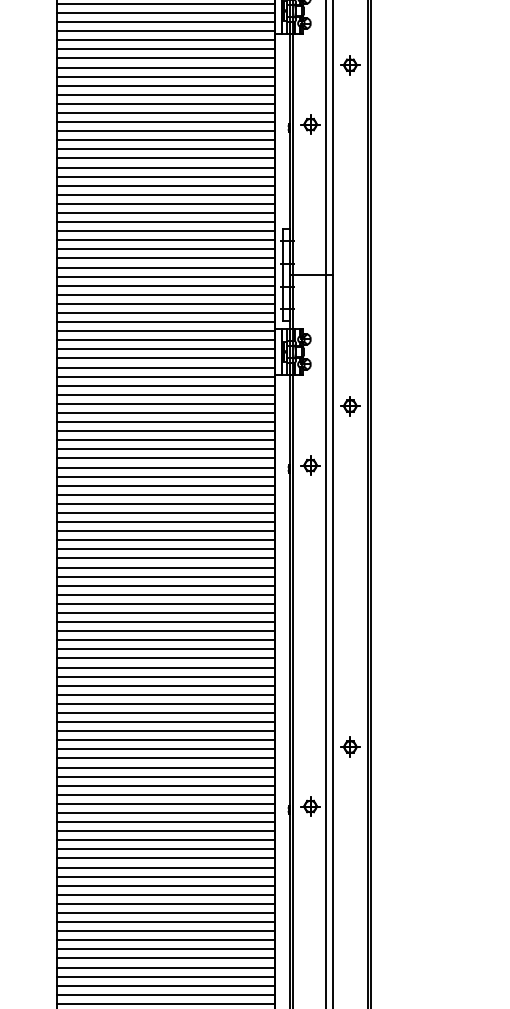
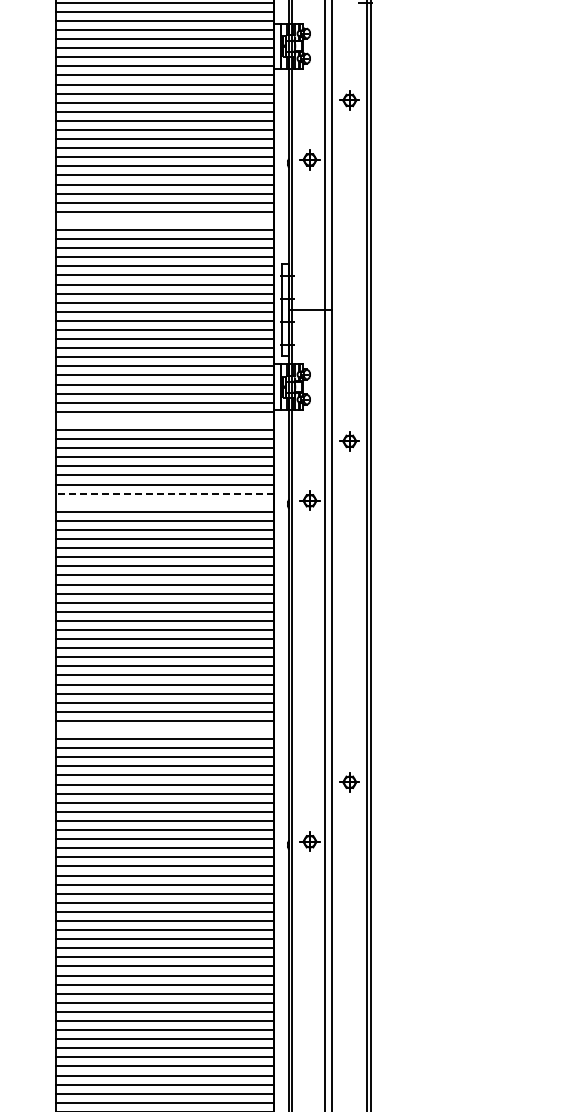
line: (166, 185) -> (165, 220), removed
line: (166, 385) -> (165, 420), removed
line: (166, 458) -> (165, 493), solid -> dashed
line: (166, 467) -> (165, 502), removed
line: (166, 695) -> (165, 730), removed

